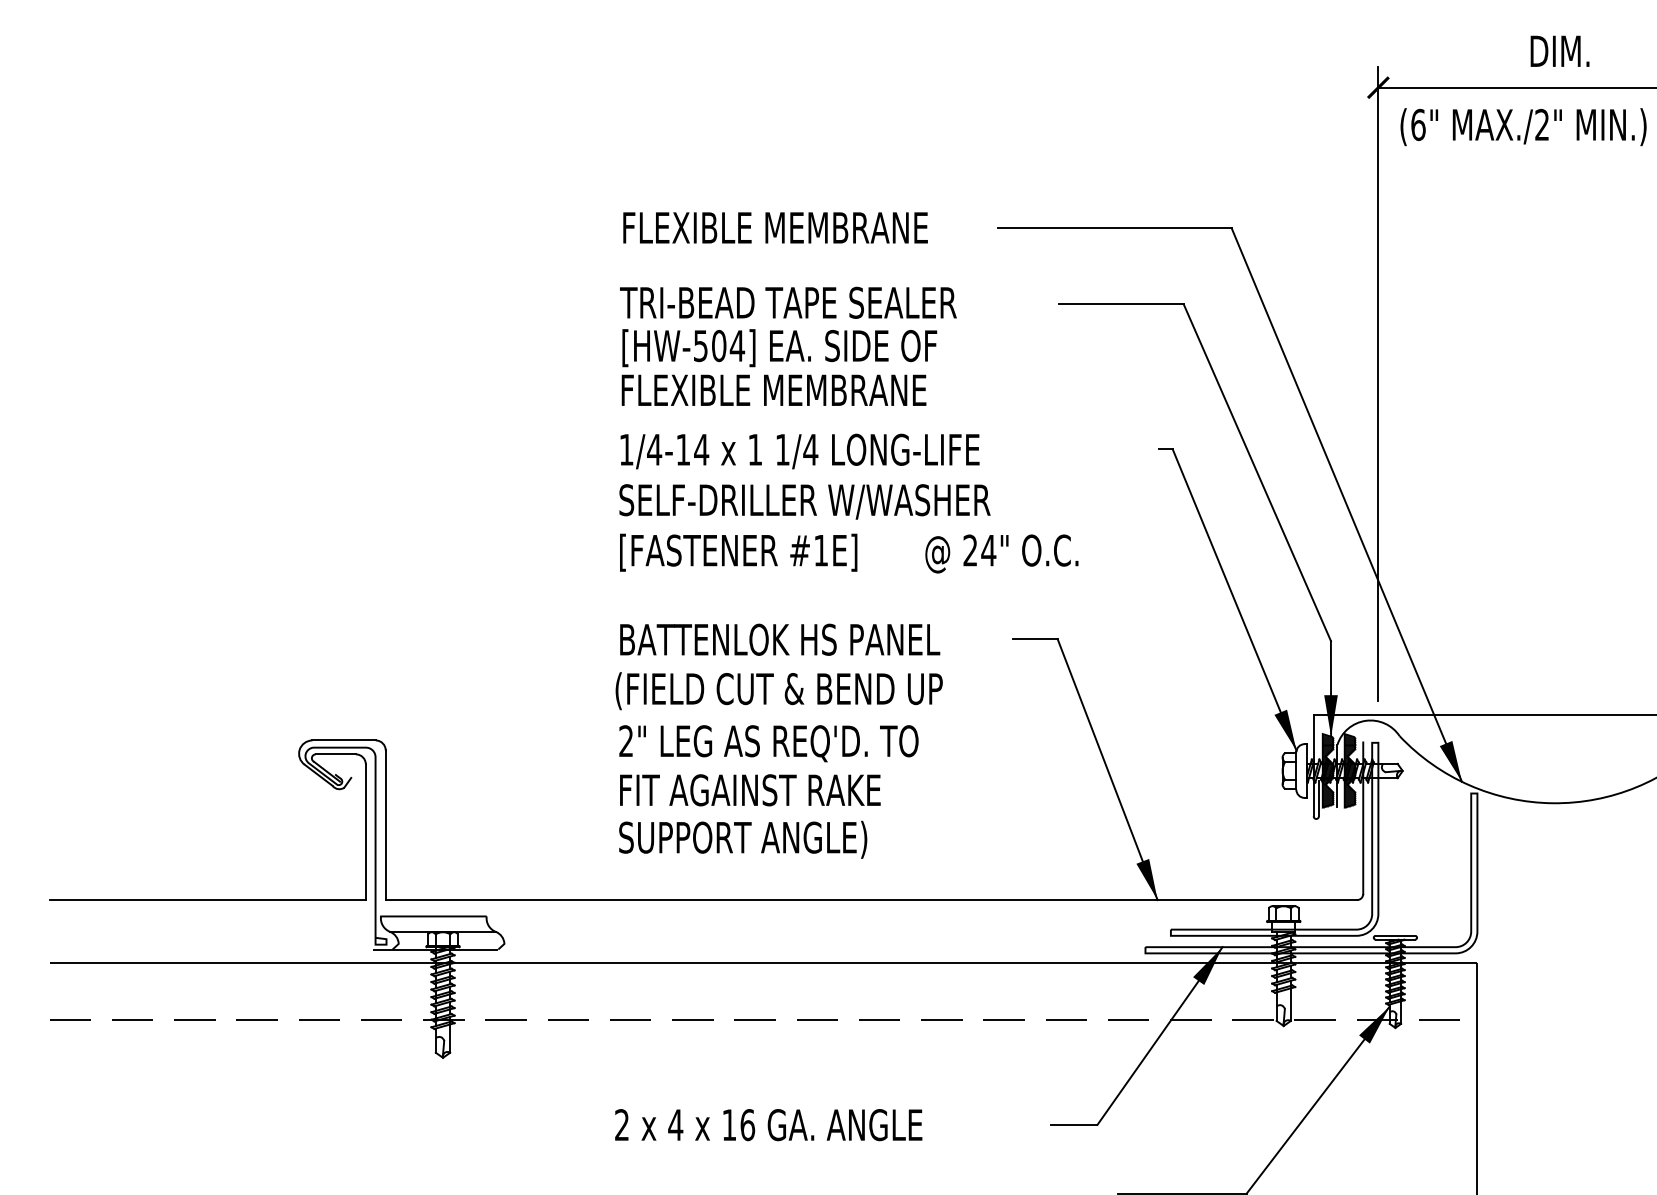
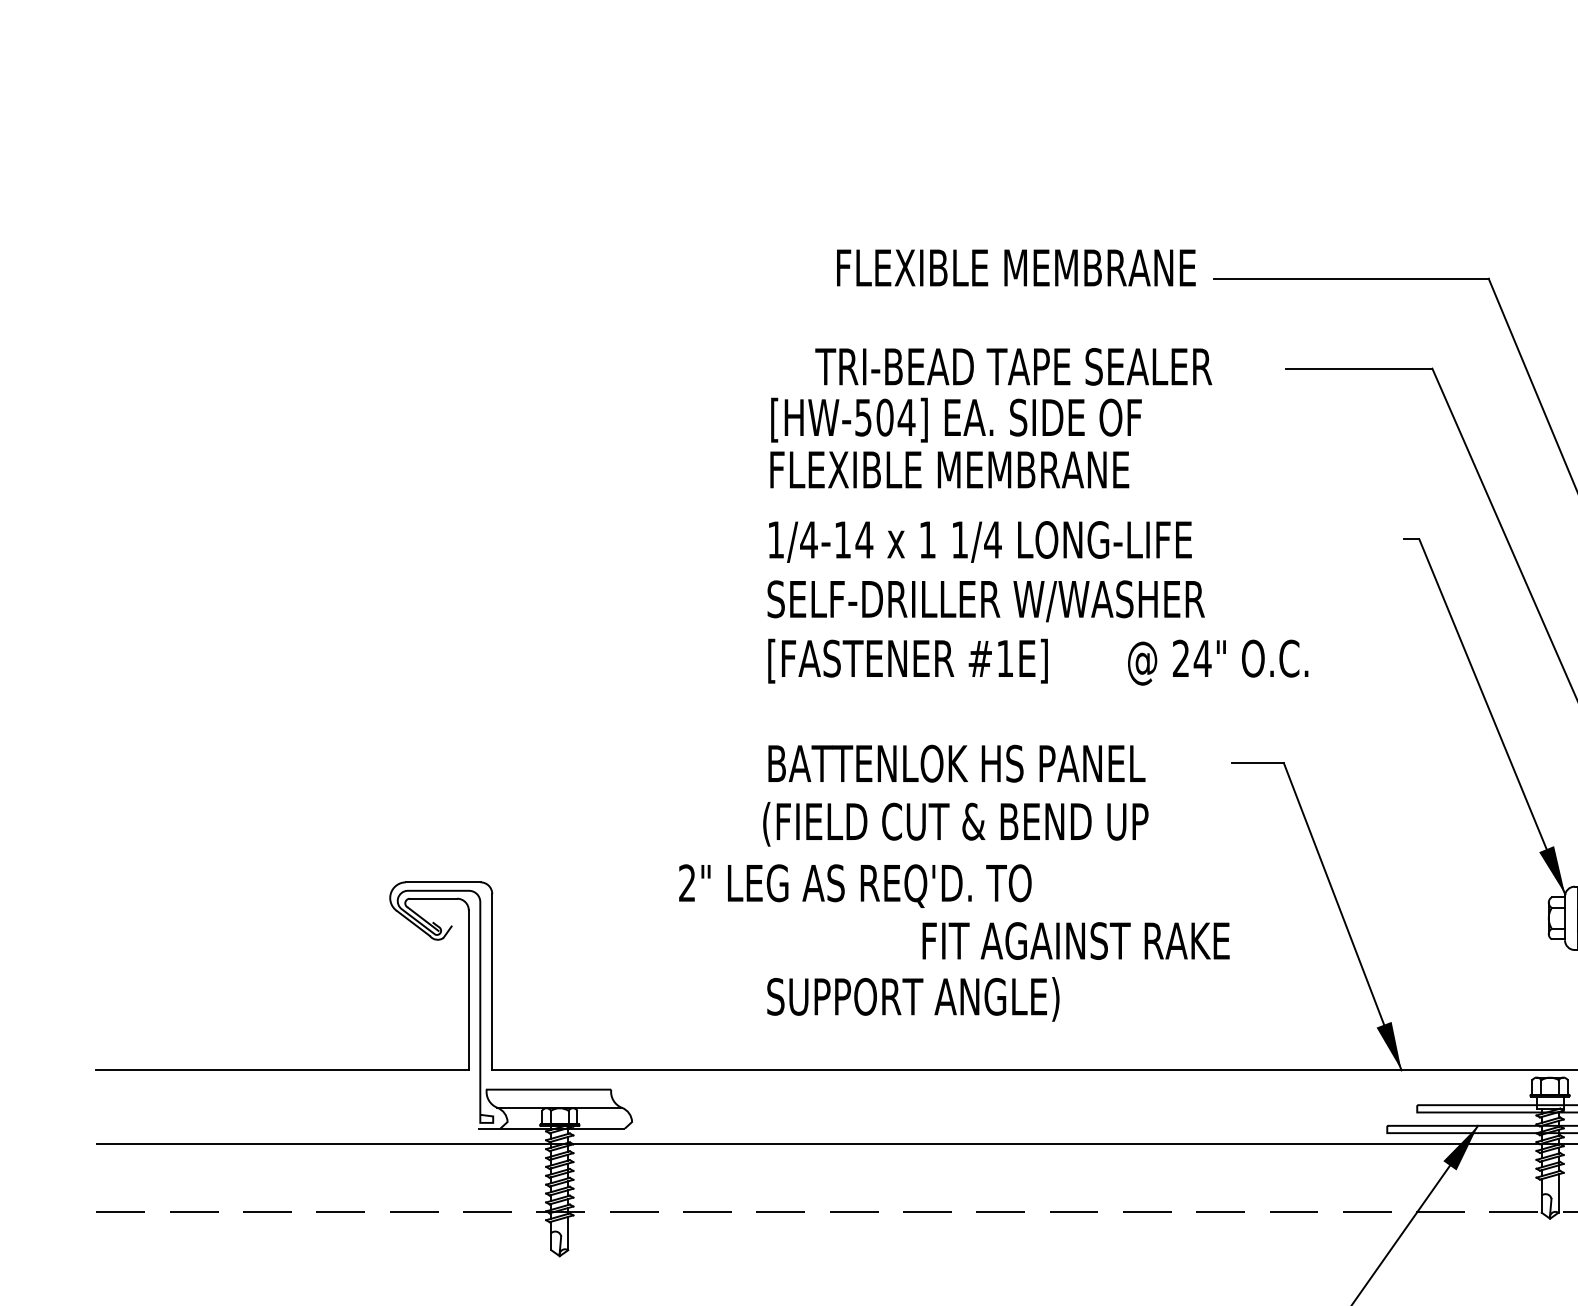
text: (775, 227) -> (1016, 267), moved
text: (788, 302) -> (1013, 366), moved
text: (768, 743) -> (854, 885), moved
text: (750, 790) -> (1076, 941), moved

